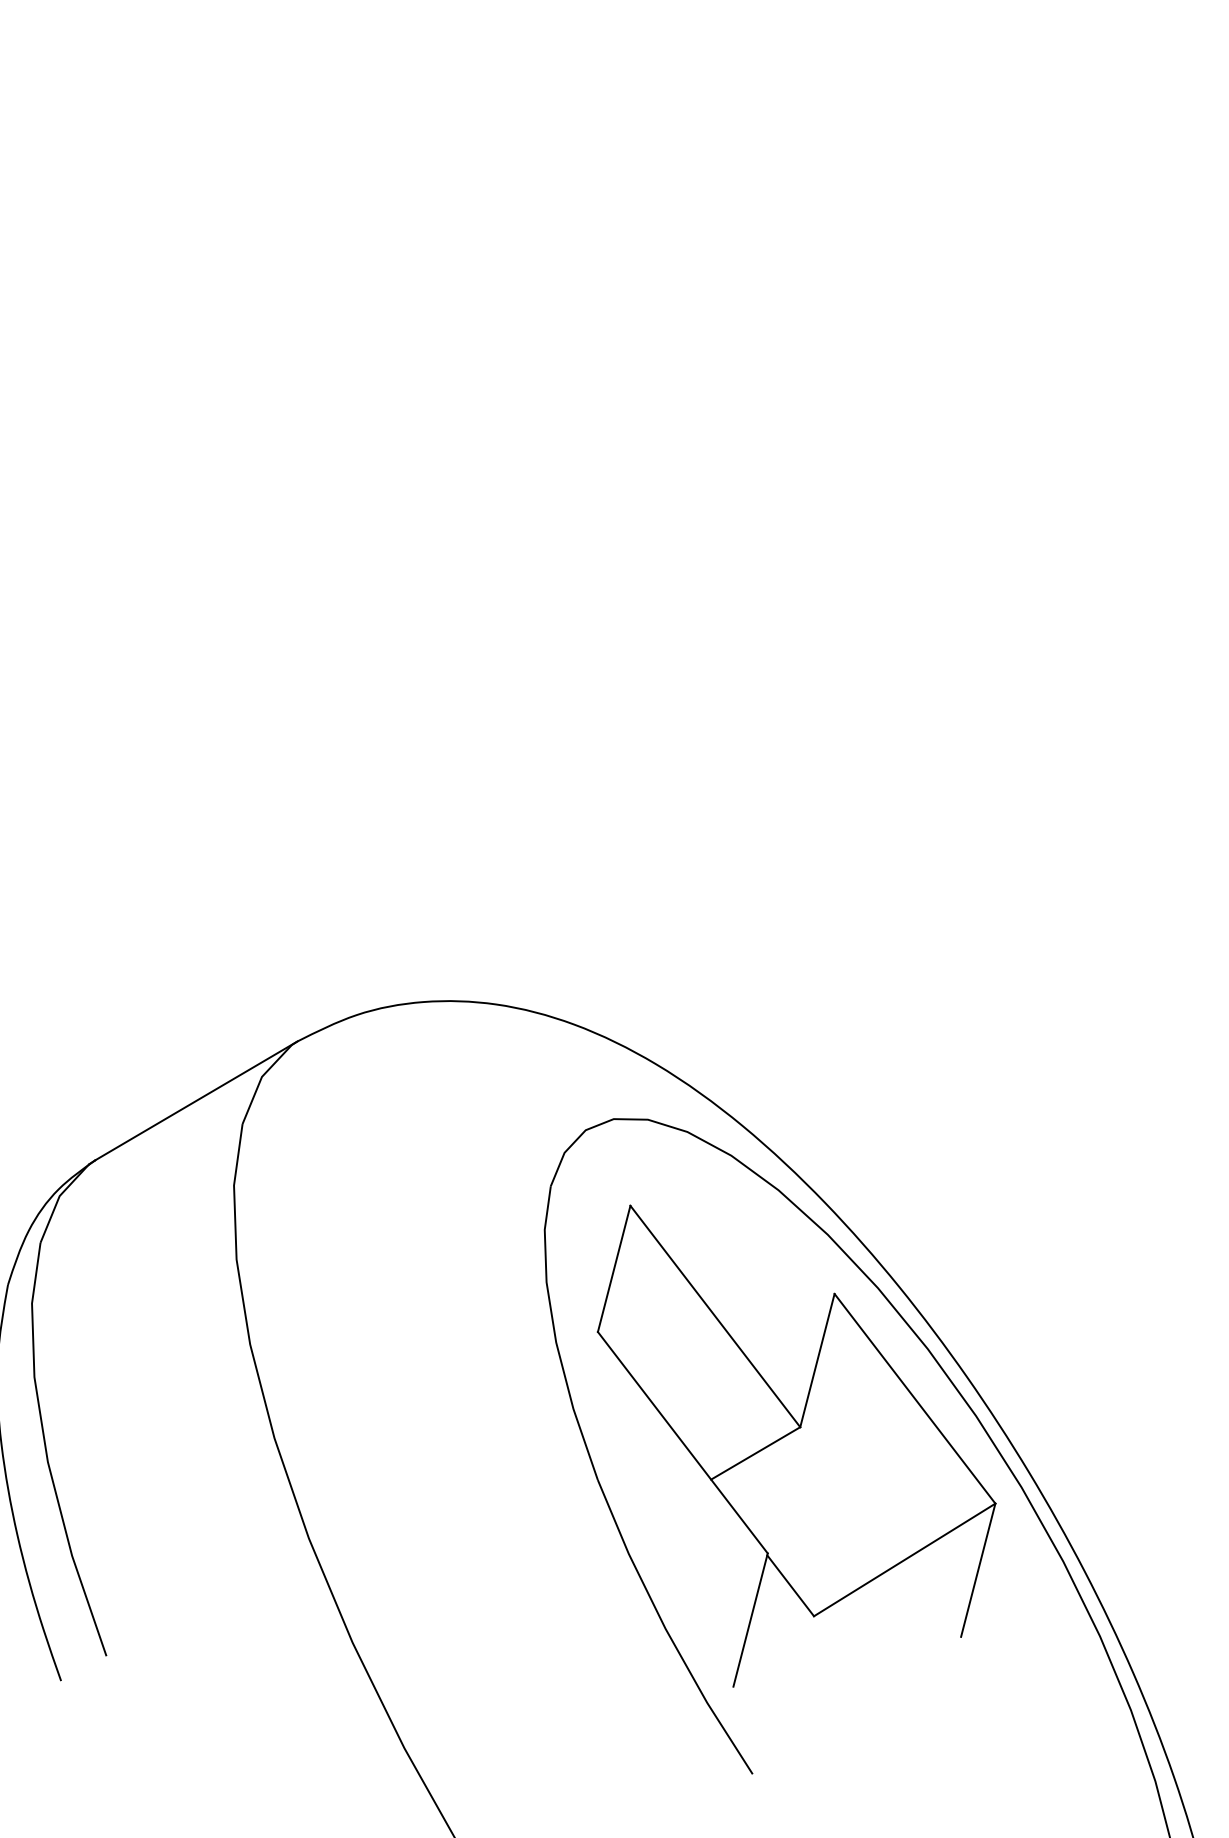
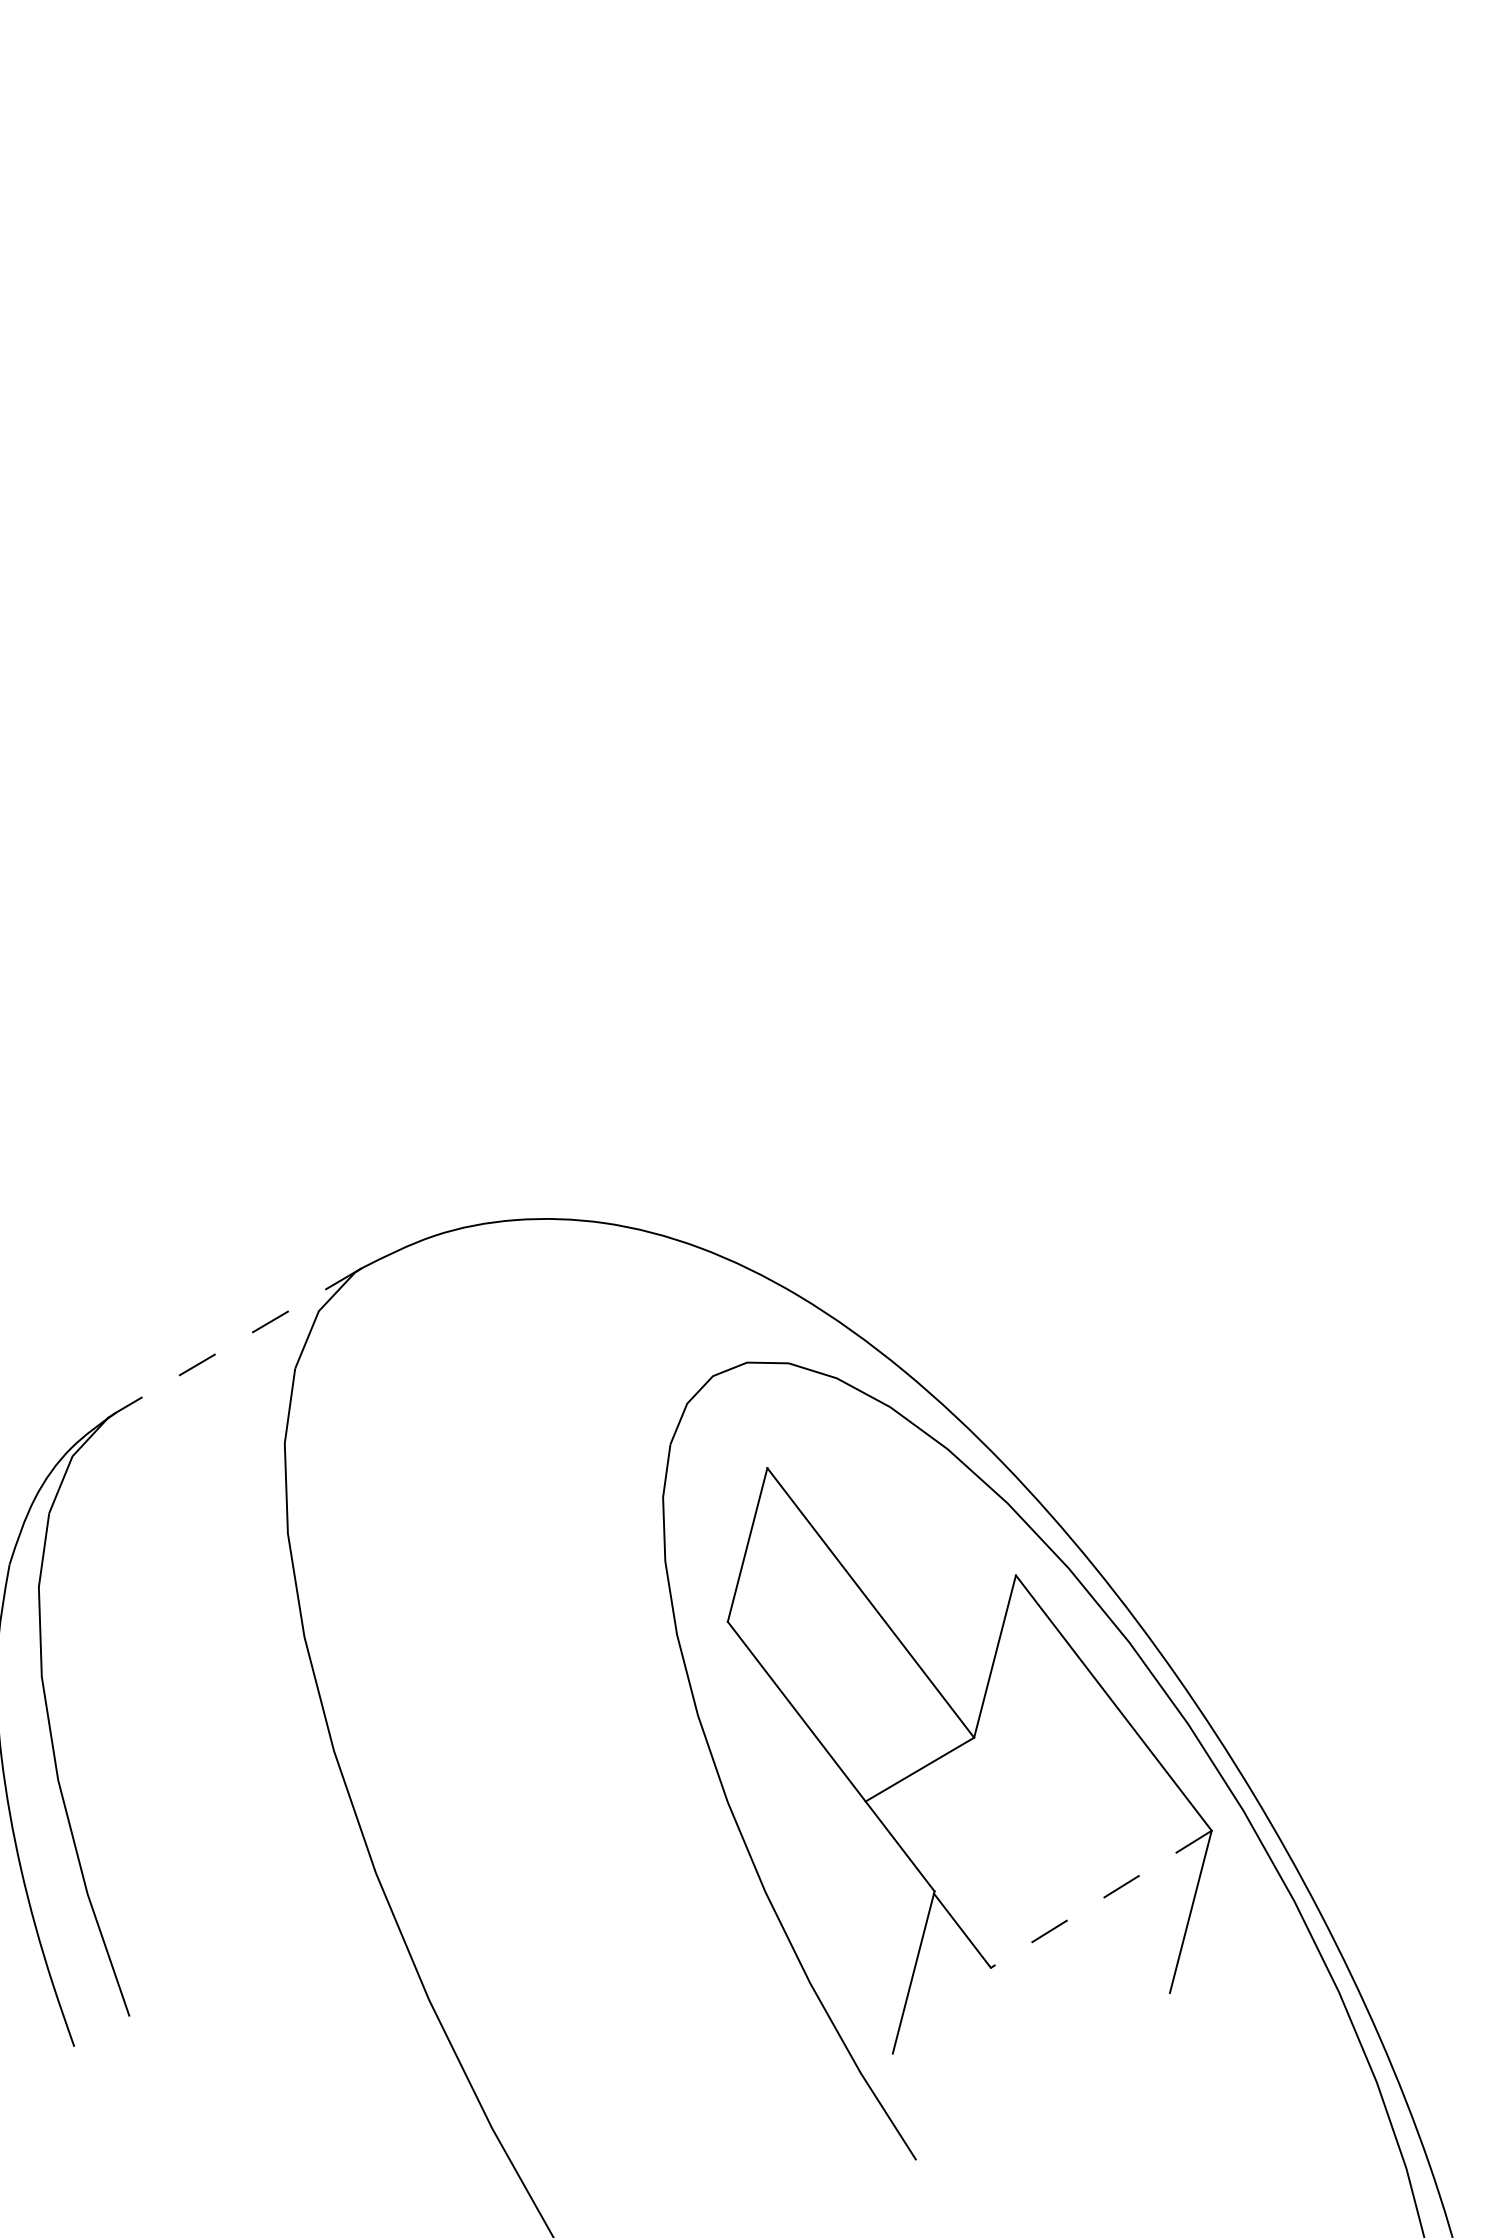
line: (195, 1100) -> (238, 1340), solid -> dashed
line: (904, 1560) -> (1101, 1899), solid -> dashed

